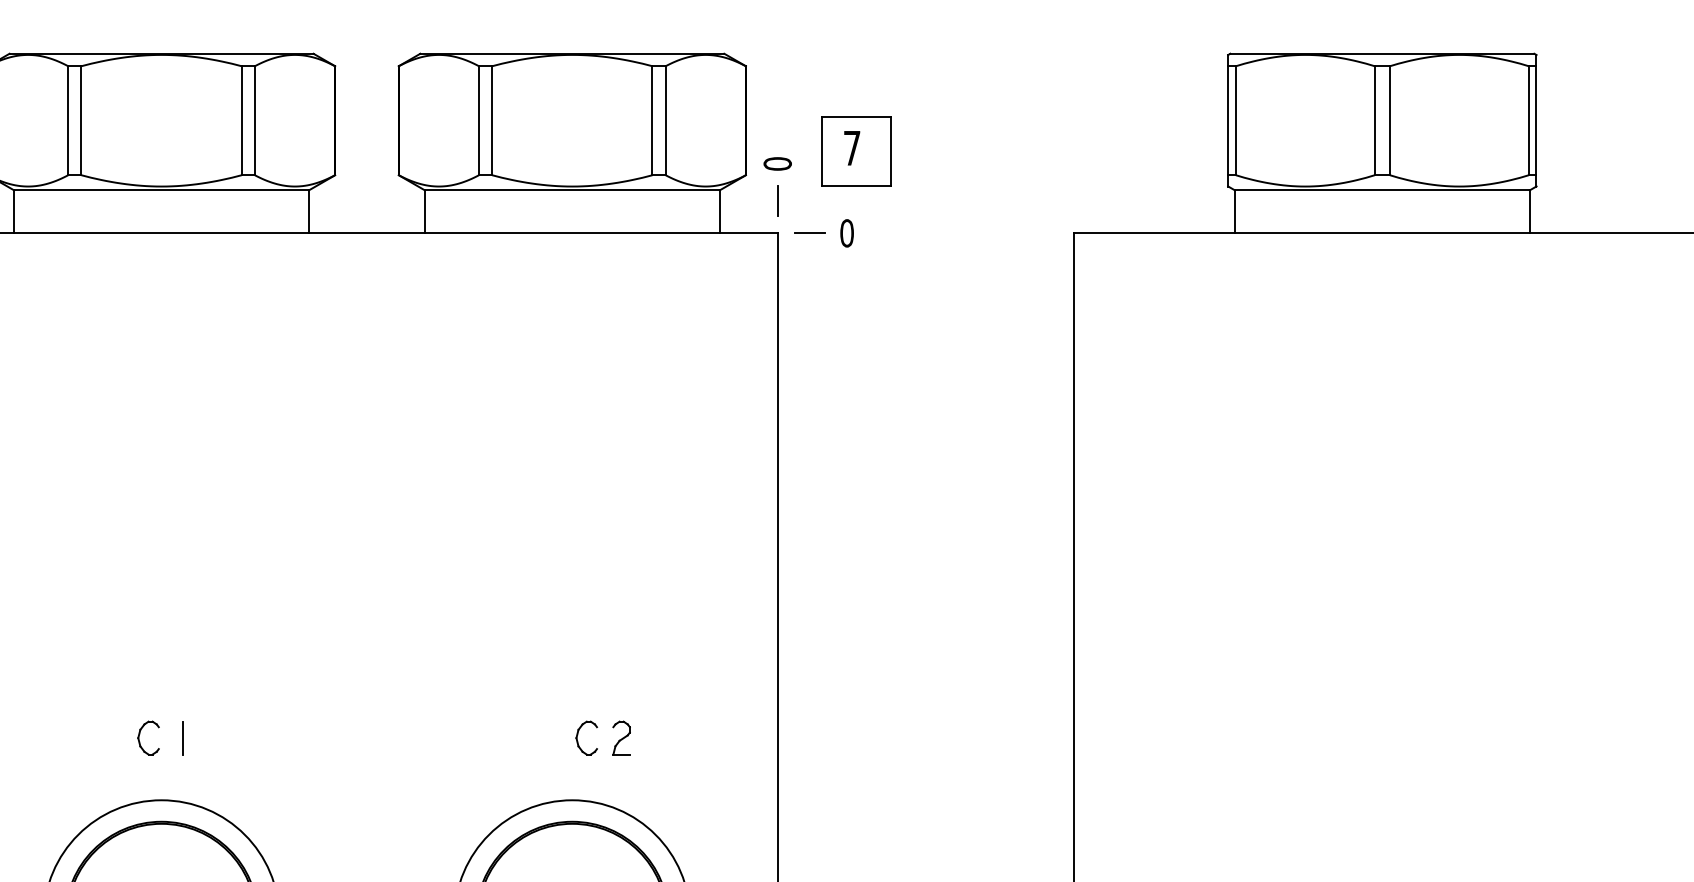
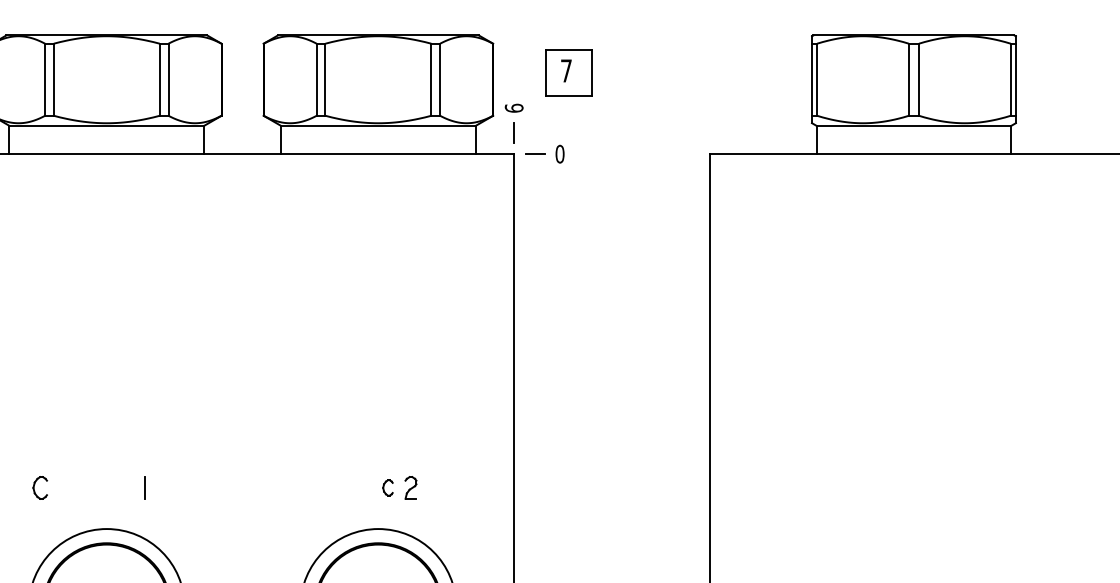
part: (855, 150) -> (568, 72), moved
text: (776, 162) -> (513, 107), 0 -> 6
part: (147, 737) -> (39, 487), moved
line: (182, 737) -> (144, 487), moved
part: (586, 737) -> (387, 487), size x0.7

